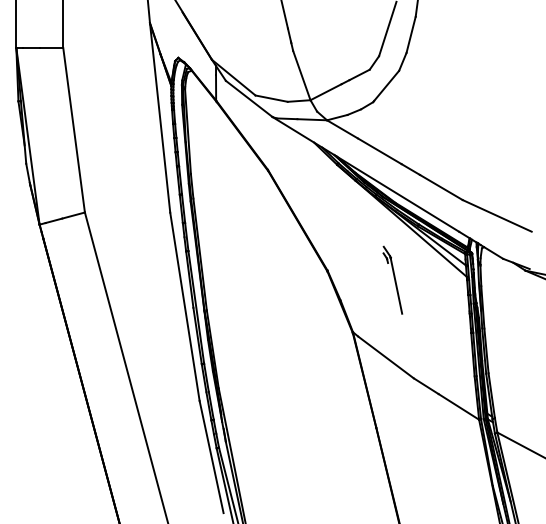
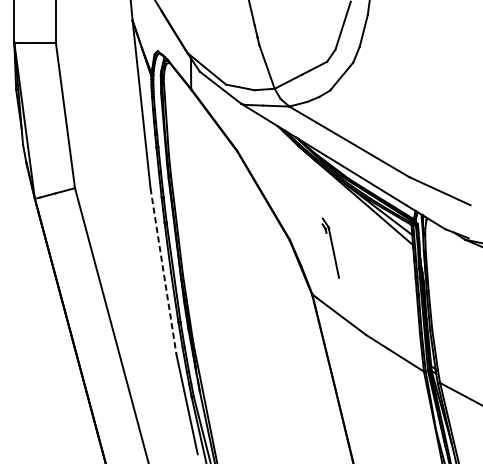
part: (392, 279) -> (330, 247), moved
line: (185, 307) -> (164, 272), solid -> dashed

